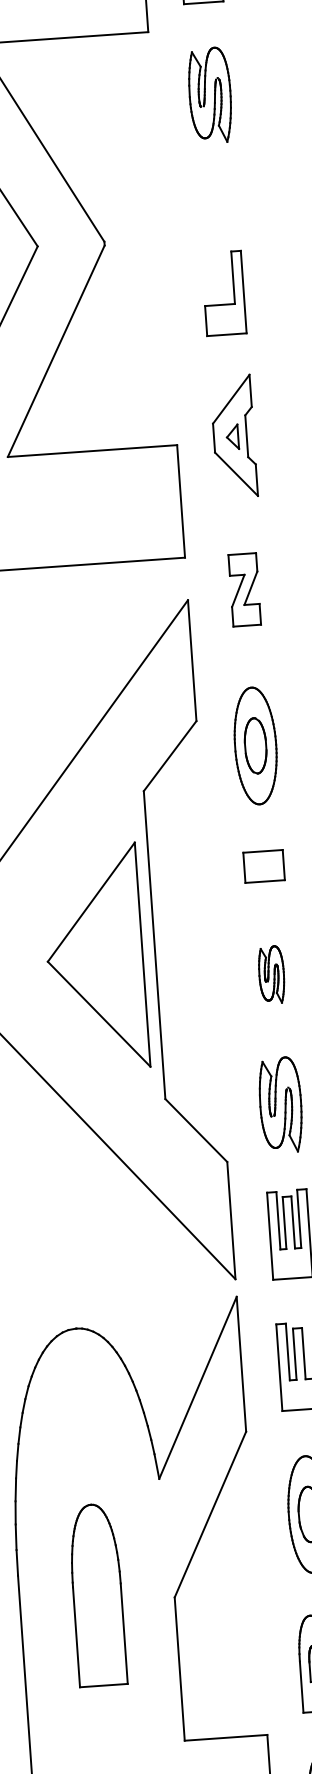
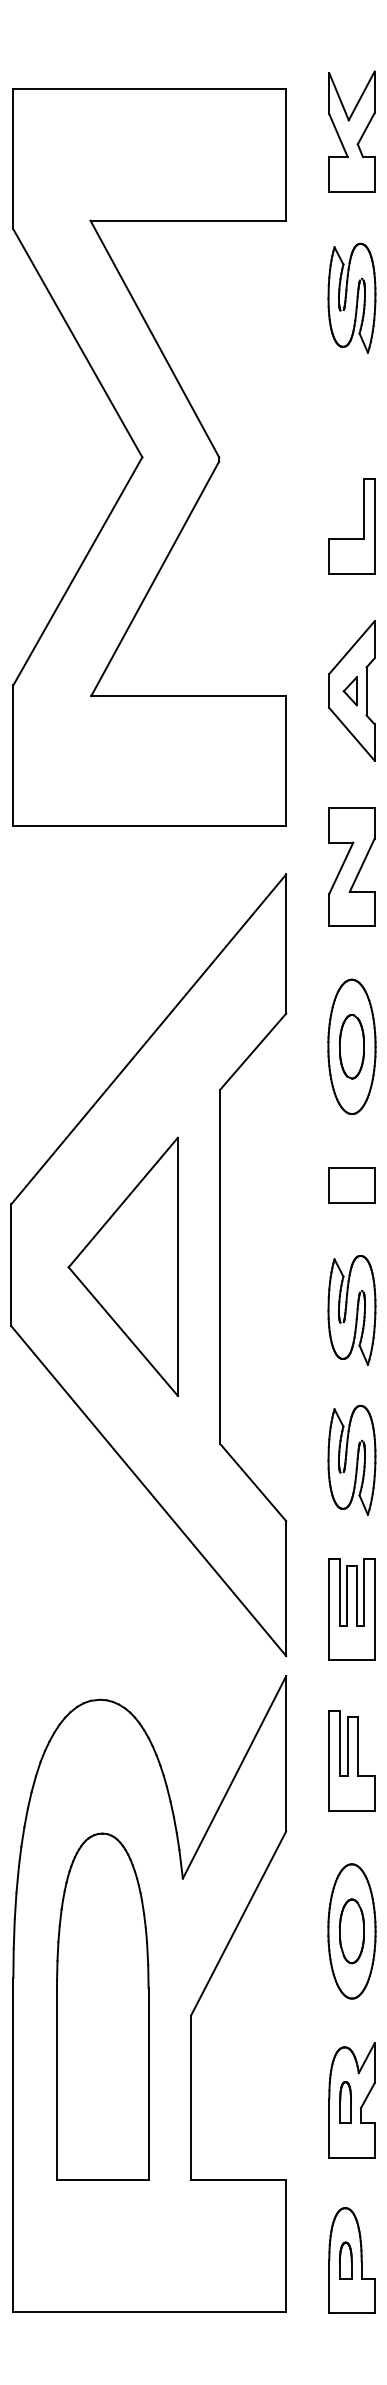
part: (244, 589) -> (351, 866), size x1.43
part: (94, 957) -> (122, 1266), moved
part: (271, 975) -> (351, 1310), size x1.67
part: (97, 1594) -> (102, 2006), size x1.67

